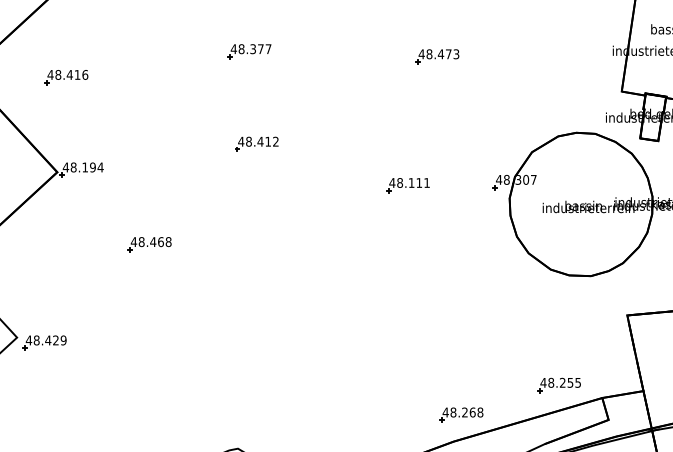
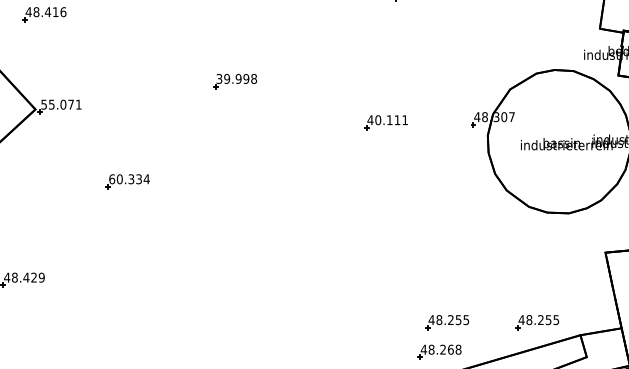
text: (258, 141) -> (236, 78), 48.412 -> 39.998
text: (82, 167) -> (60, 104), 48.194 -> 55.071
text: (400, 182) -> (378, 119), 48.111 -> 40.111
text: (150, 242) -> (128, 179), 48.468 -> 60.334
part: (468, 385) -> (446, 322), added

